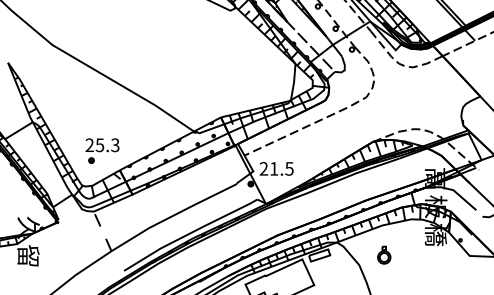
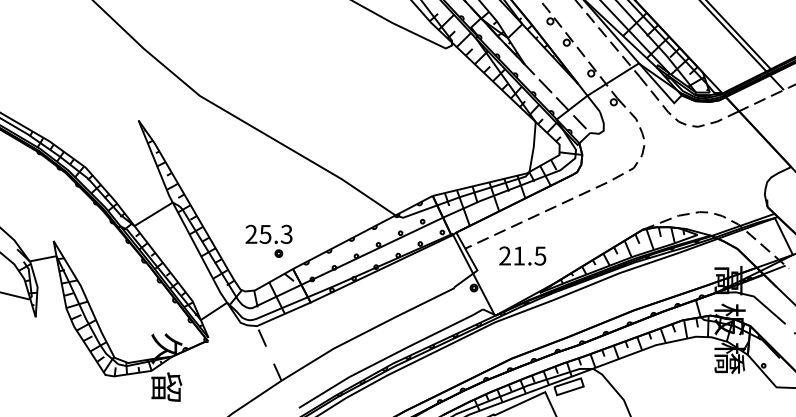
part: (91, 160) -> (278, 253), moved
text: (276, 168) -> (522, 255), moved
part: (383, 254) -> (657, 385), removed

